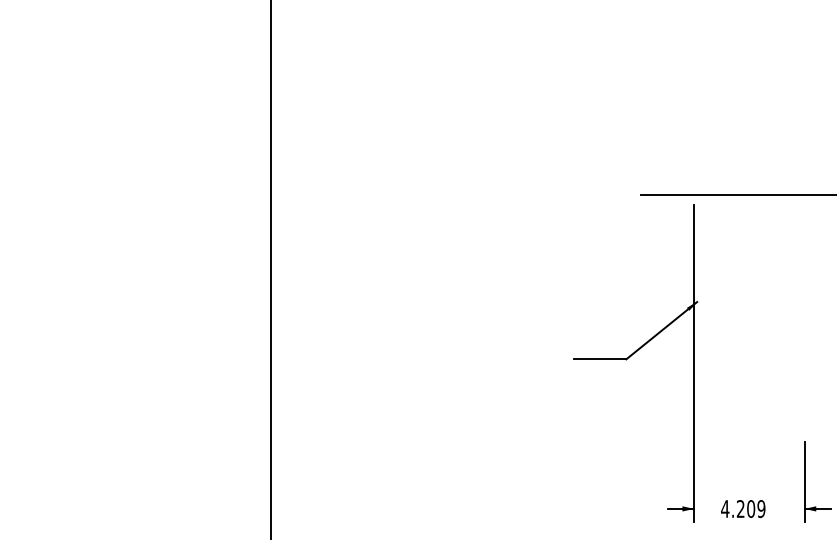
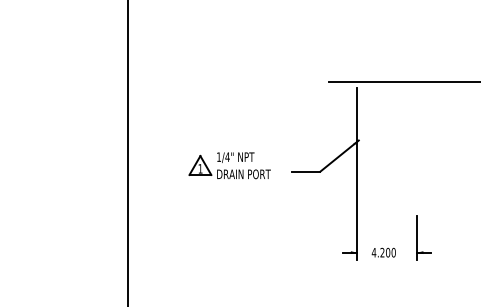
part: (458, 348) -> (229, 165), added
text: (761, 508) -> (393, 252), 4.209 -> 4.200

